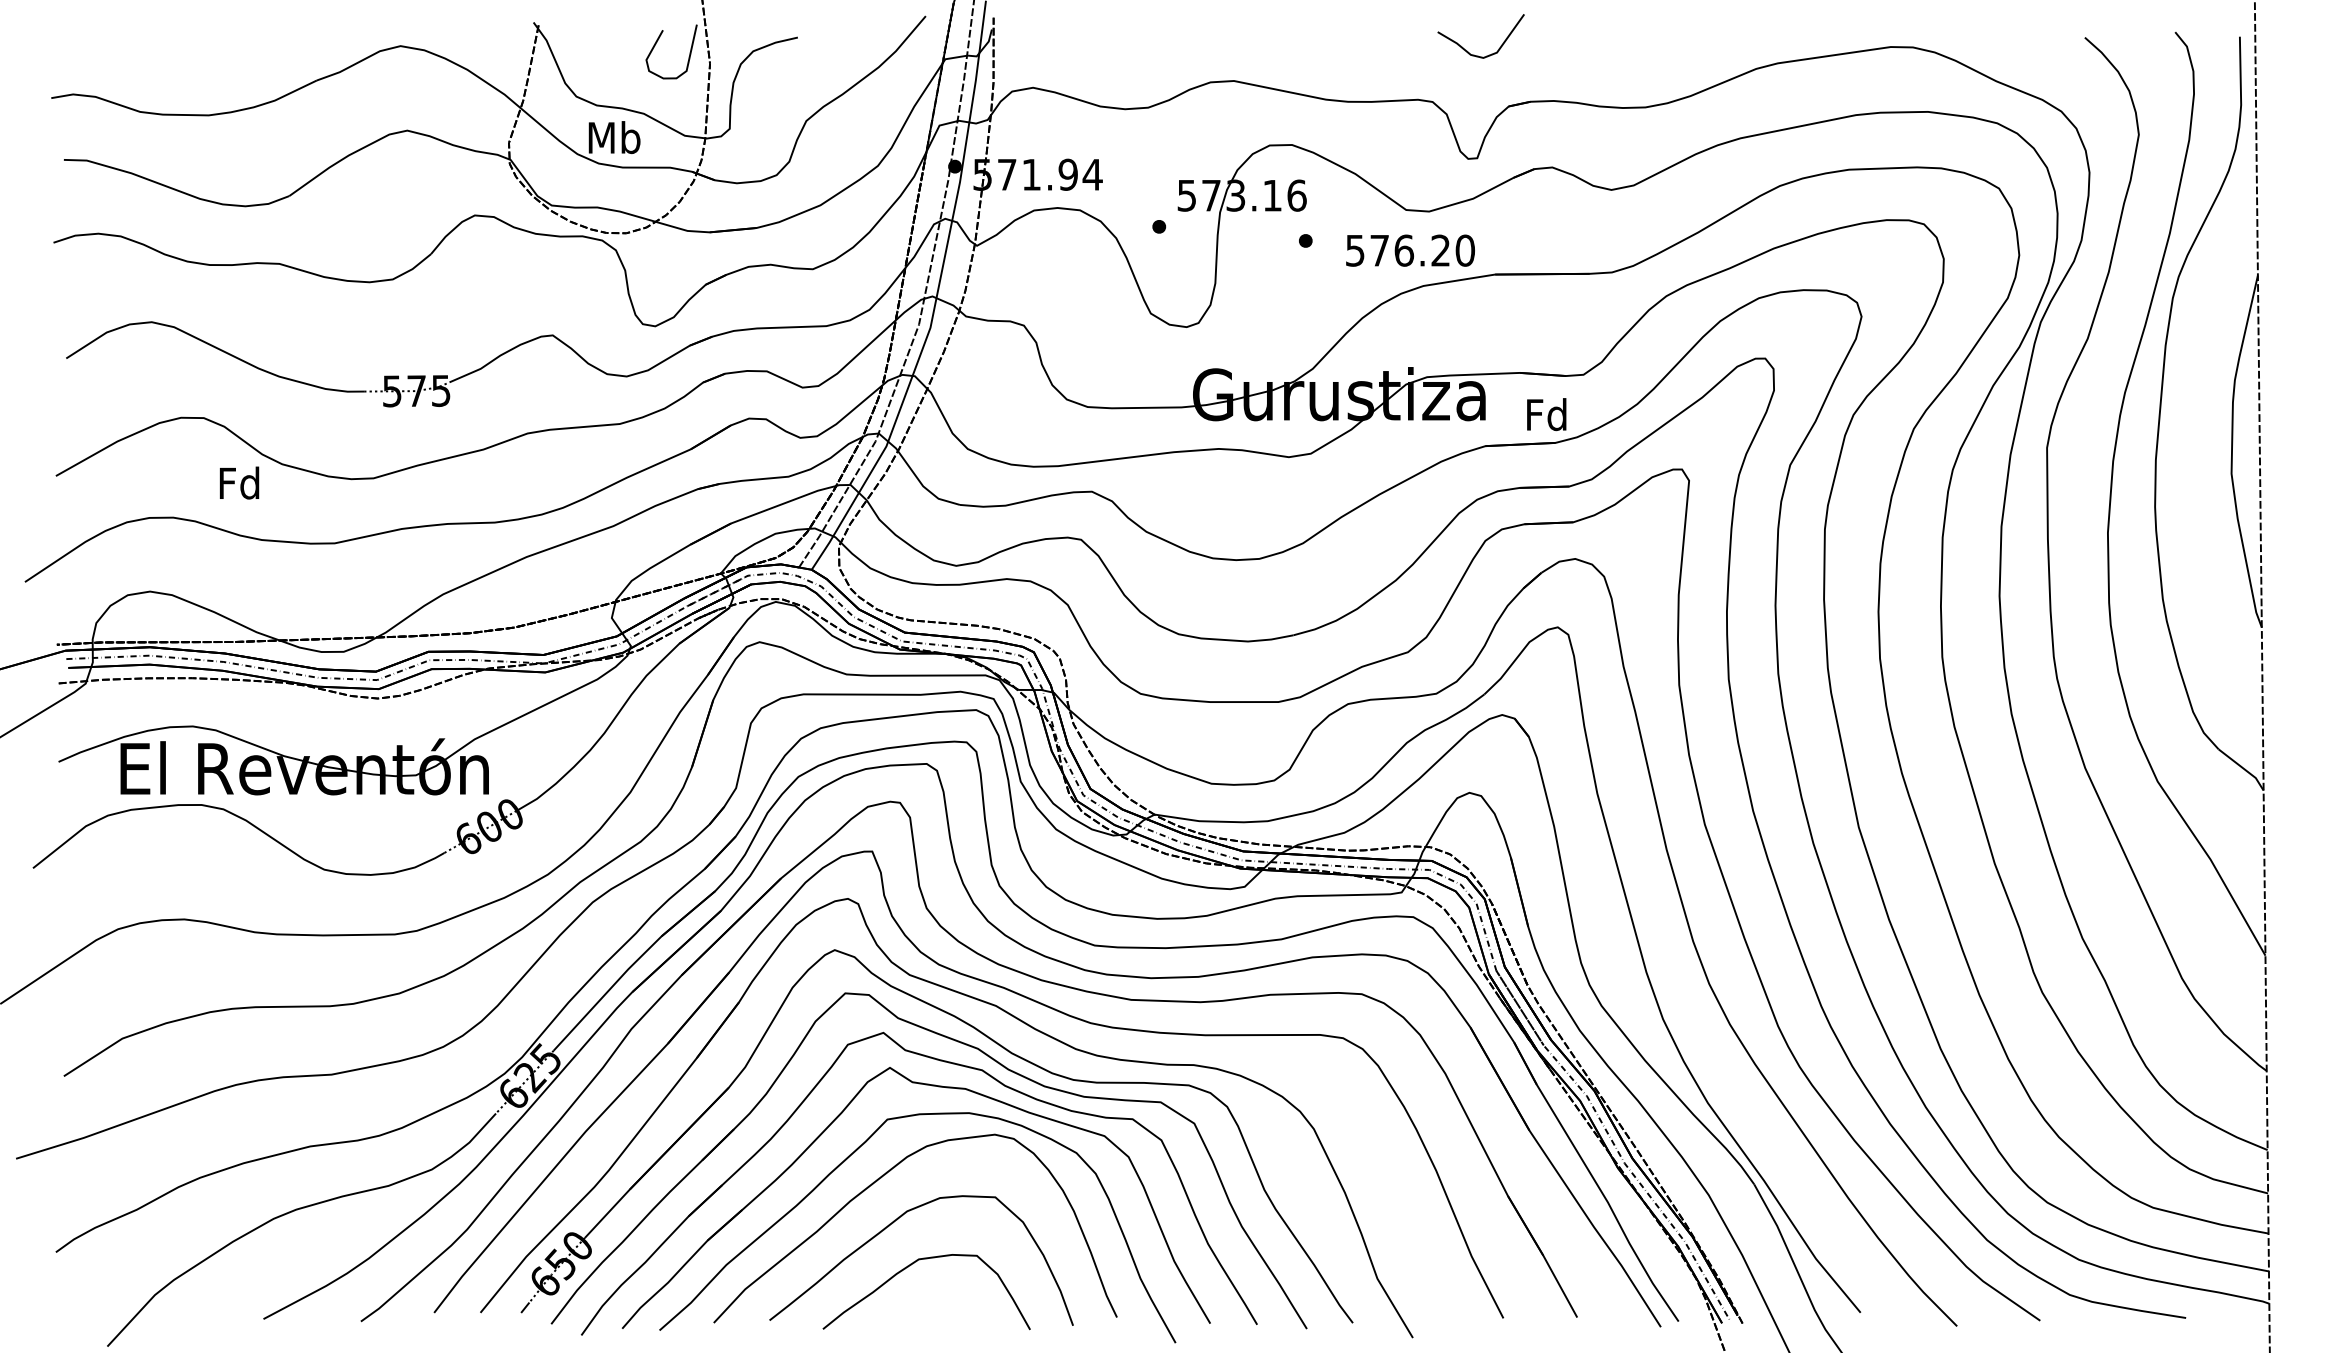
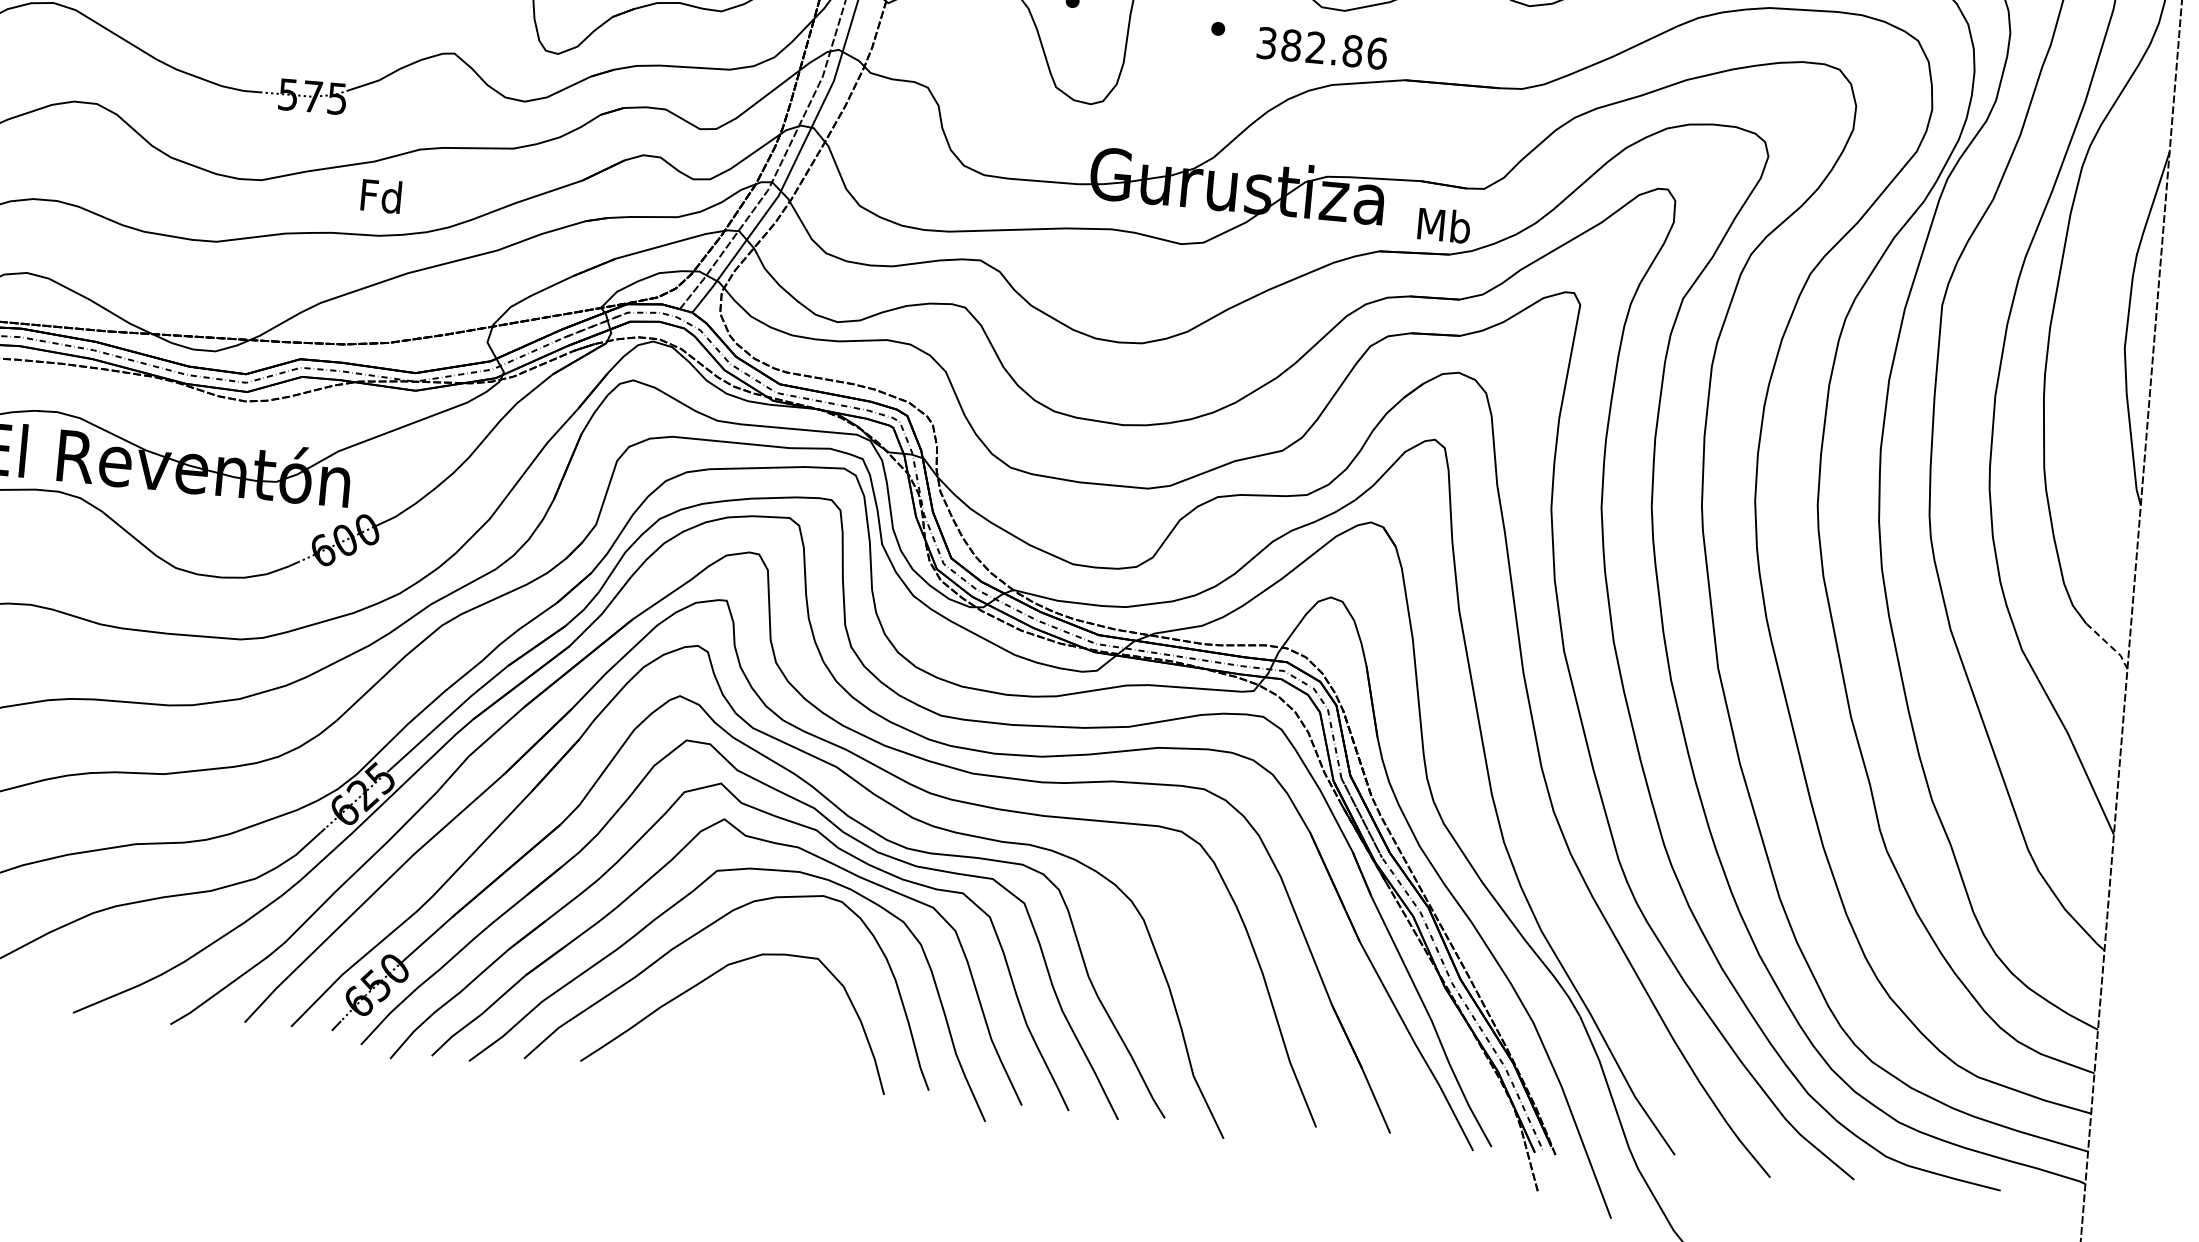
text: (1410, 250) -> (1322, 48), 576.20 -> 382.86
text: (1547, 414) -> (1444, 225), Fd -> Mb
text: (239, 482) -> (381, 195), moved
line: (2243, 768) -> (2109, 645), solid -> dashed
curve: (908, 1267) -> (724, 1021), removed

